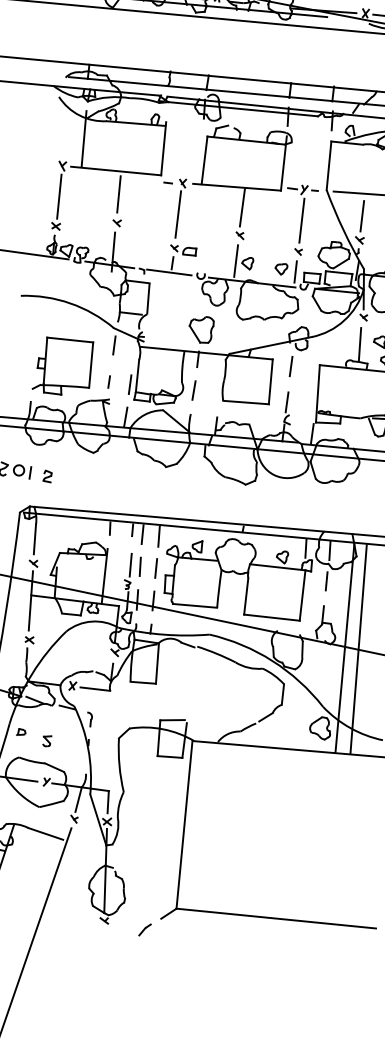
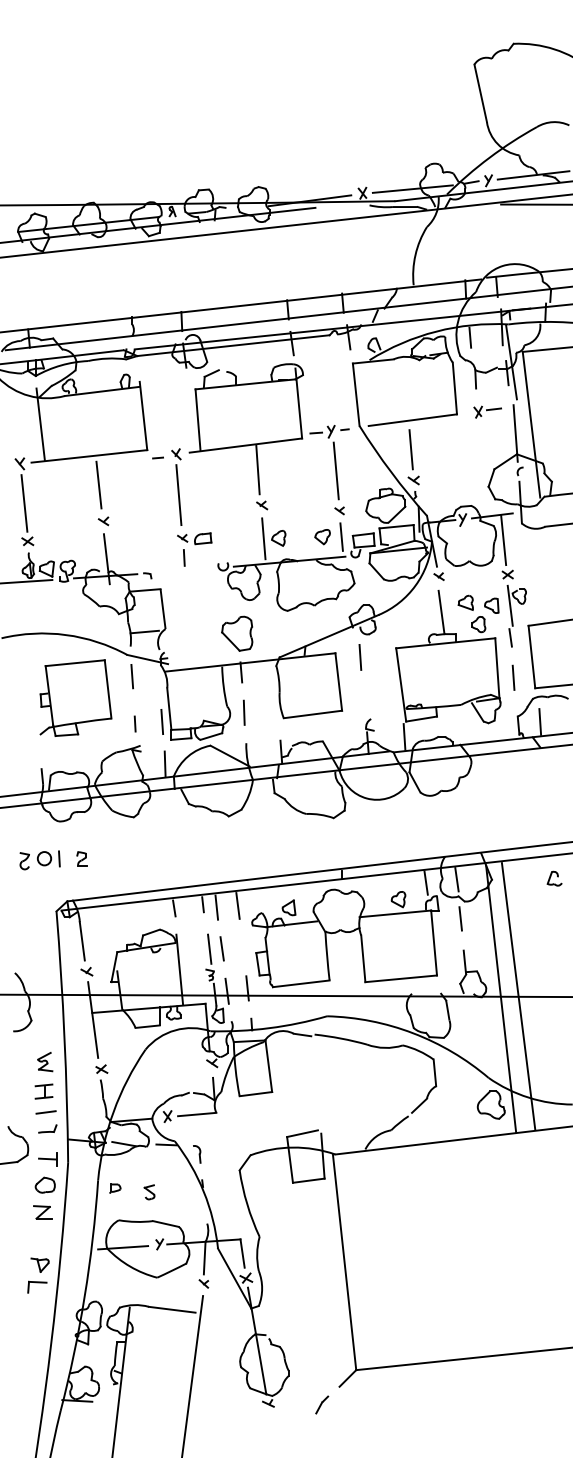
line: (169, 272) -> (182, 570), removed
part: (65, 366) -> (75, 697), moved
line: (287, 402) -> (364, 703), removed
line: (156, 568) -> (242, 946), removed

